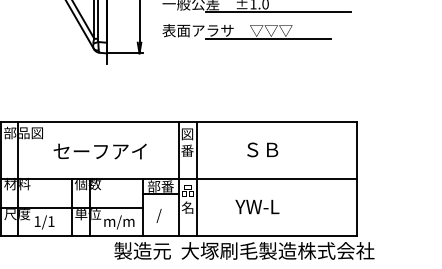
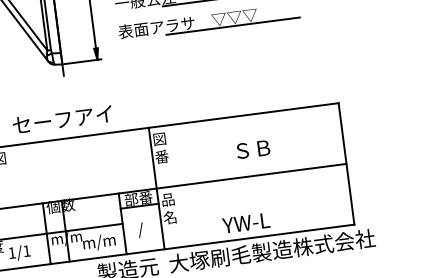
text: (262, 149) -> (253, 149), moved
text: (99, 151) -> (61, 119), moved
line: (196, 179) -> (175, 186), removed
text: (257, 206) -> (246, 222), moved
text: (89, 215) -> (66, 239), 単位 -> m/m

